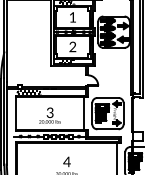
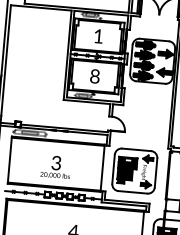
text: (72, 47) -> (94, 77), 2 -> 8

